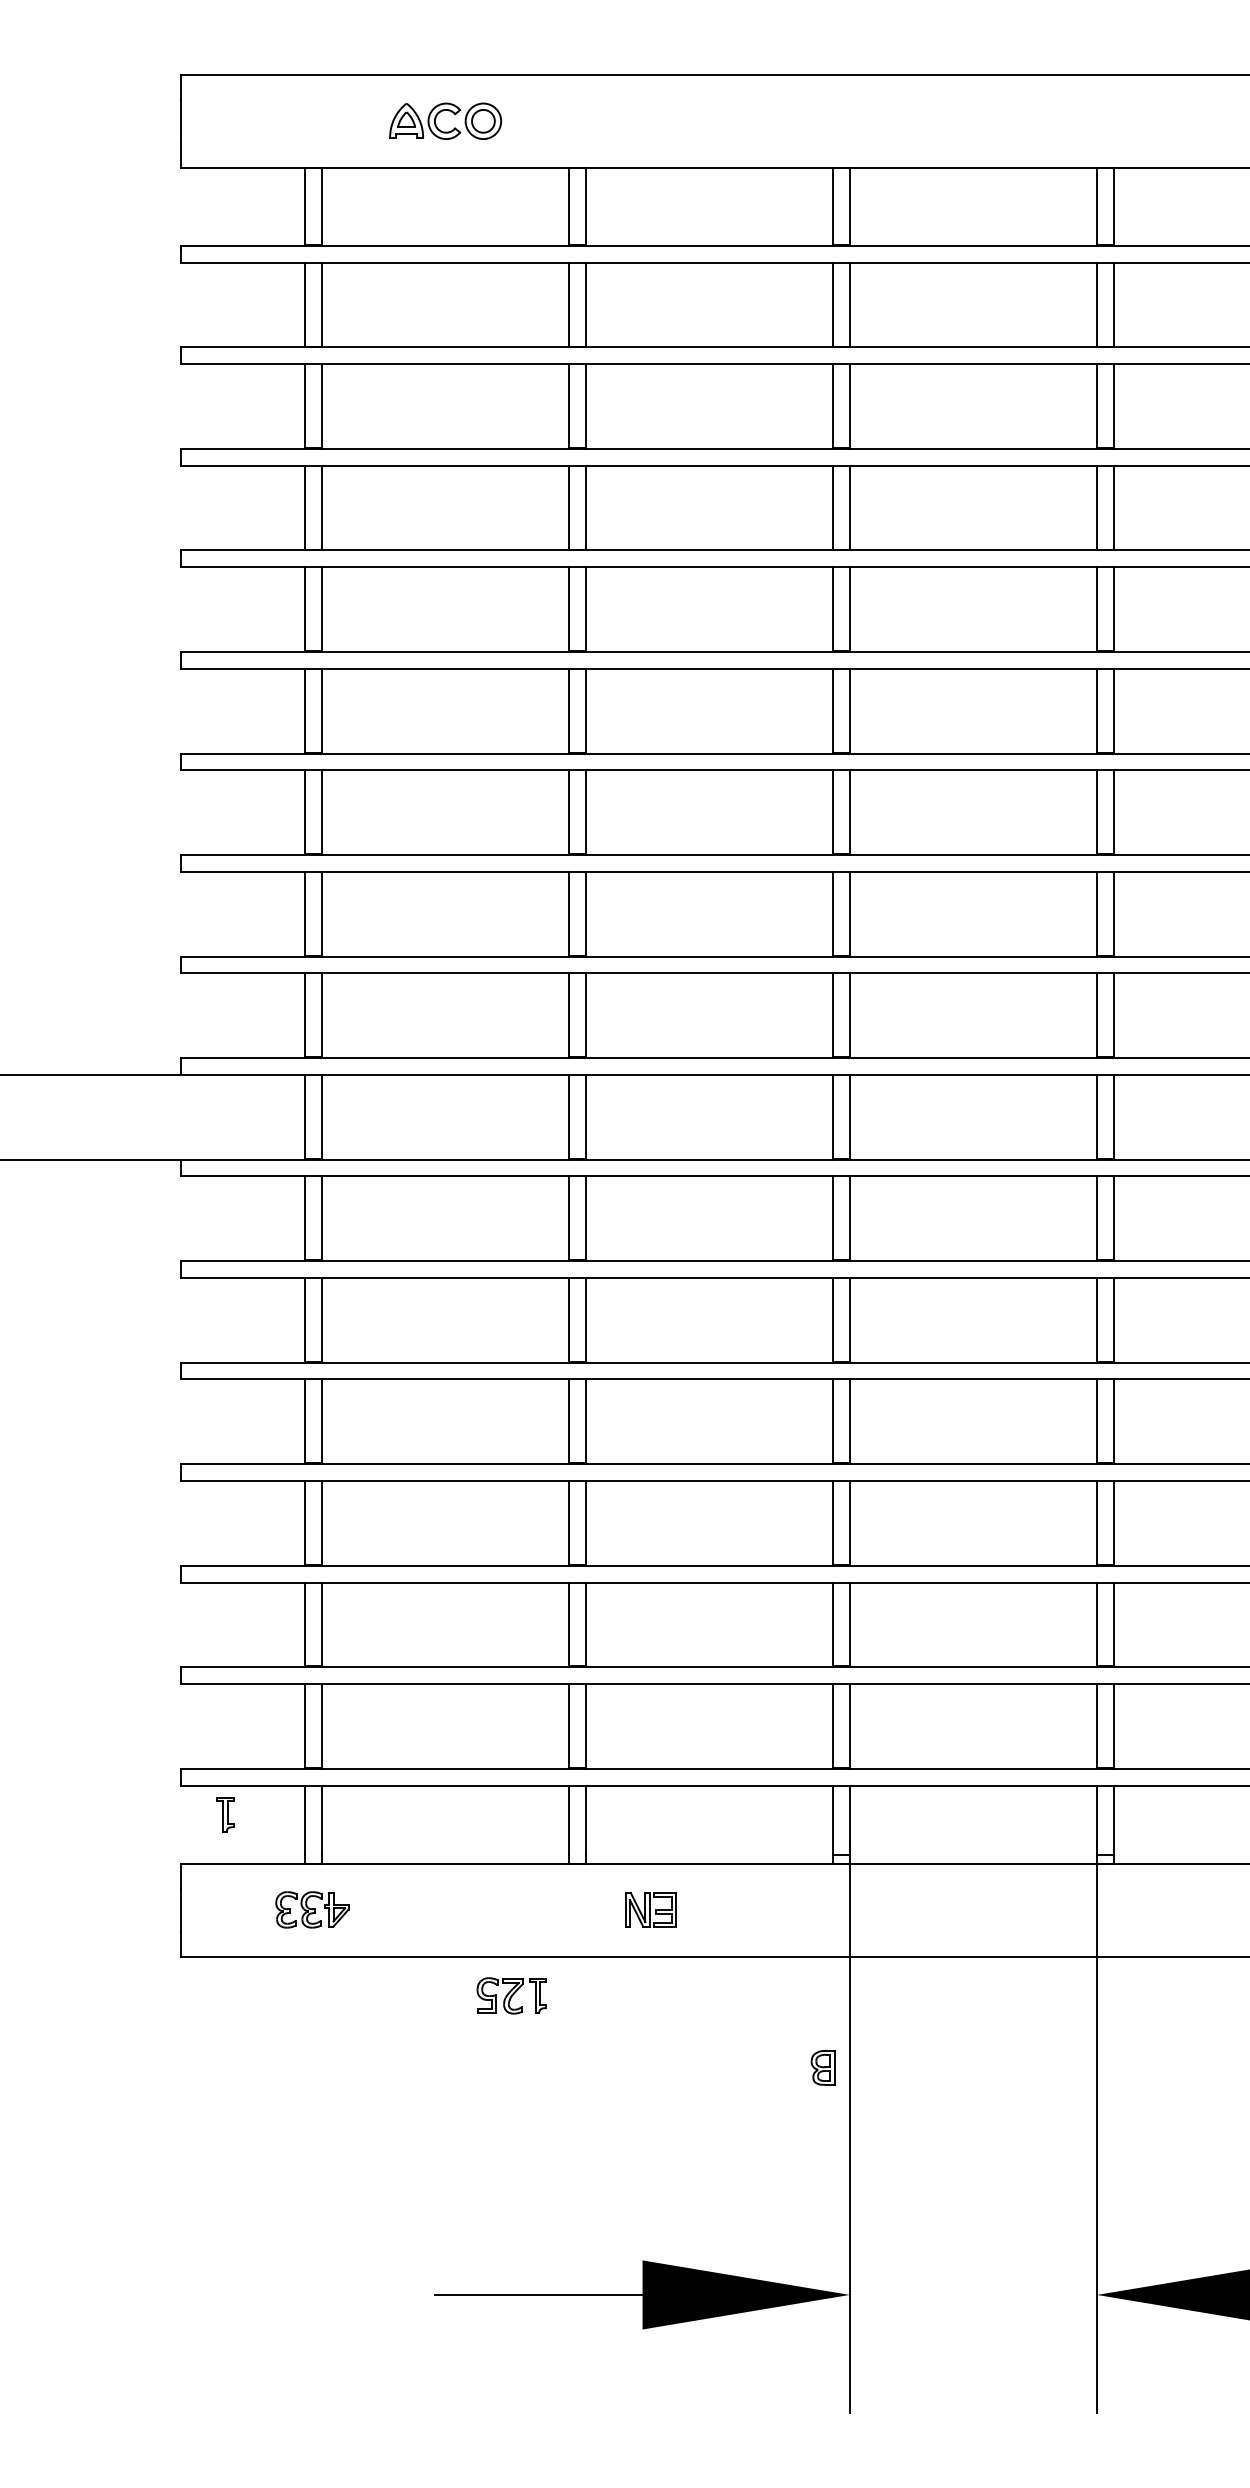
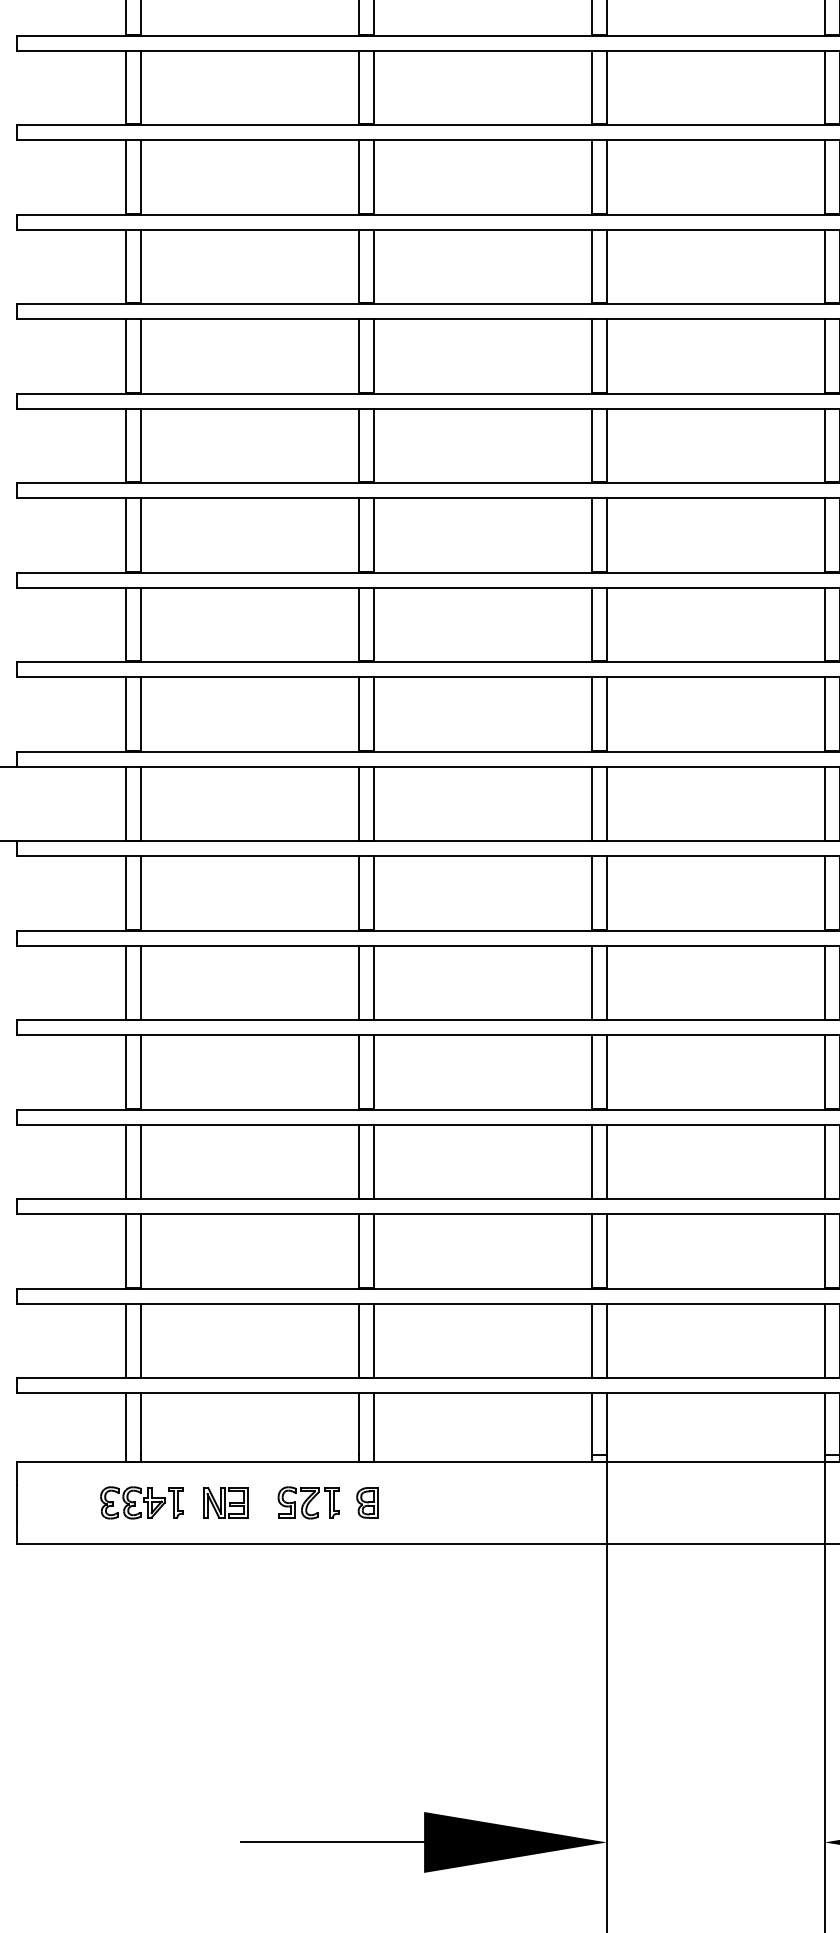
part: (225, 1814) -> (176, 1502), moved
part: (650, 1909) -> (225, 1502), moved
part: (511, 1995) -> (308, 1502), moved
part: (822, 2067) -> (366, 1502), moved

